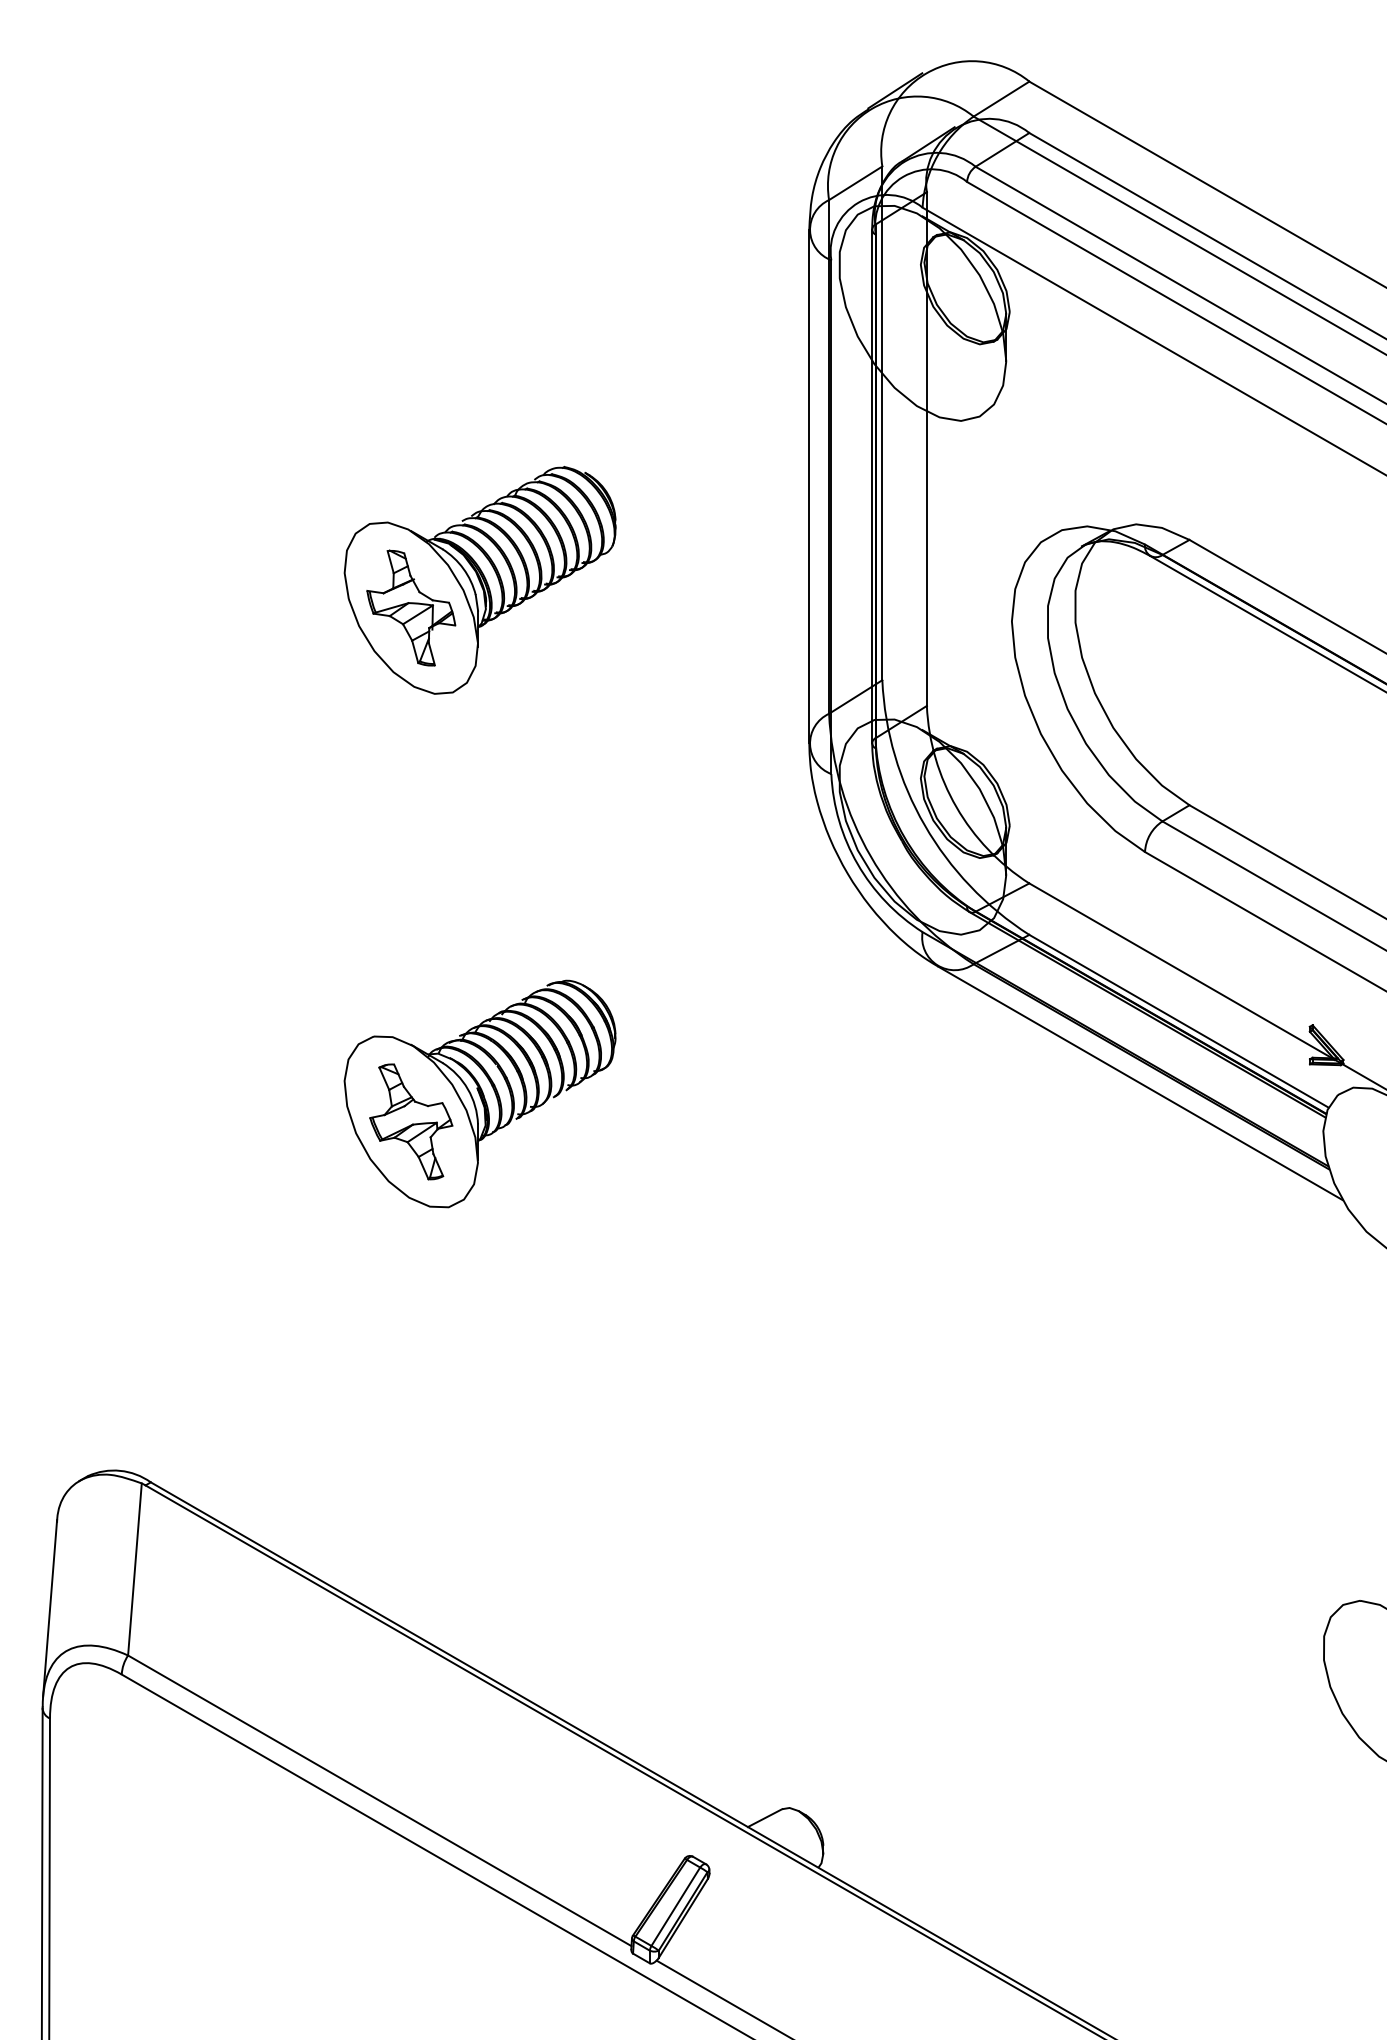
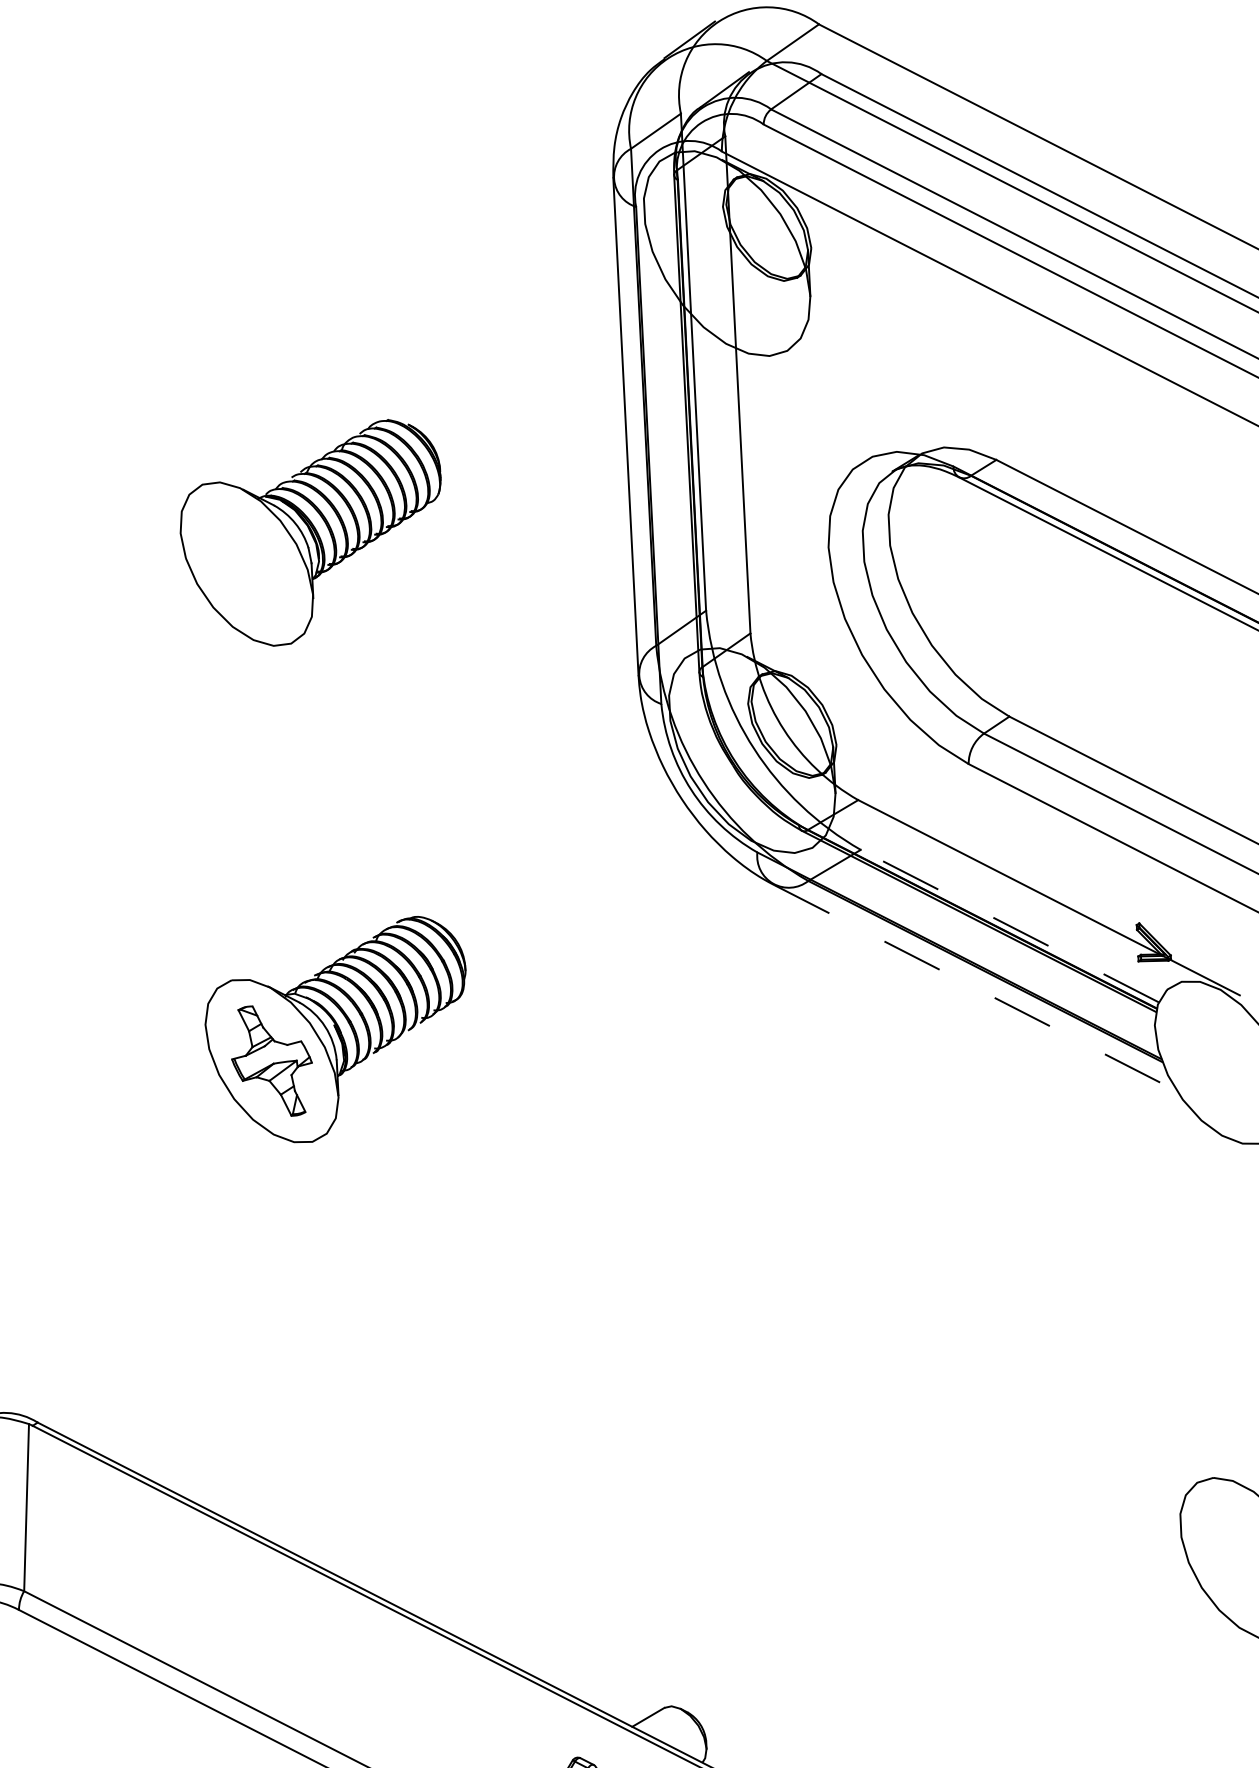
part: (411, 607) -> (247, 563), removed
line: (1178, 1021) -> (1009, 926), solid -> dashed
line: (1140, 1083) -> (975, 988), solid -> dashed

